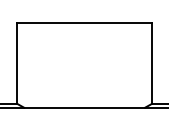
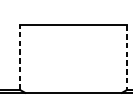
line: (17, 63) -> (20, 57), solid -> dashed
line: (151, 63) -> (126, 57), solid -> dashed

